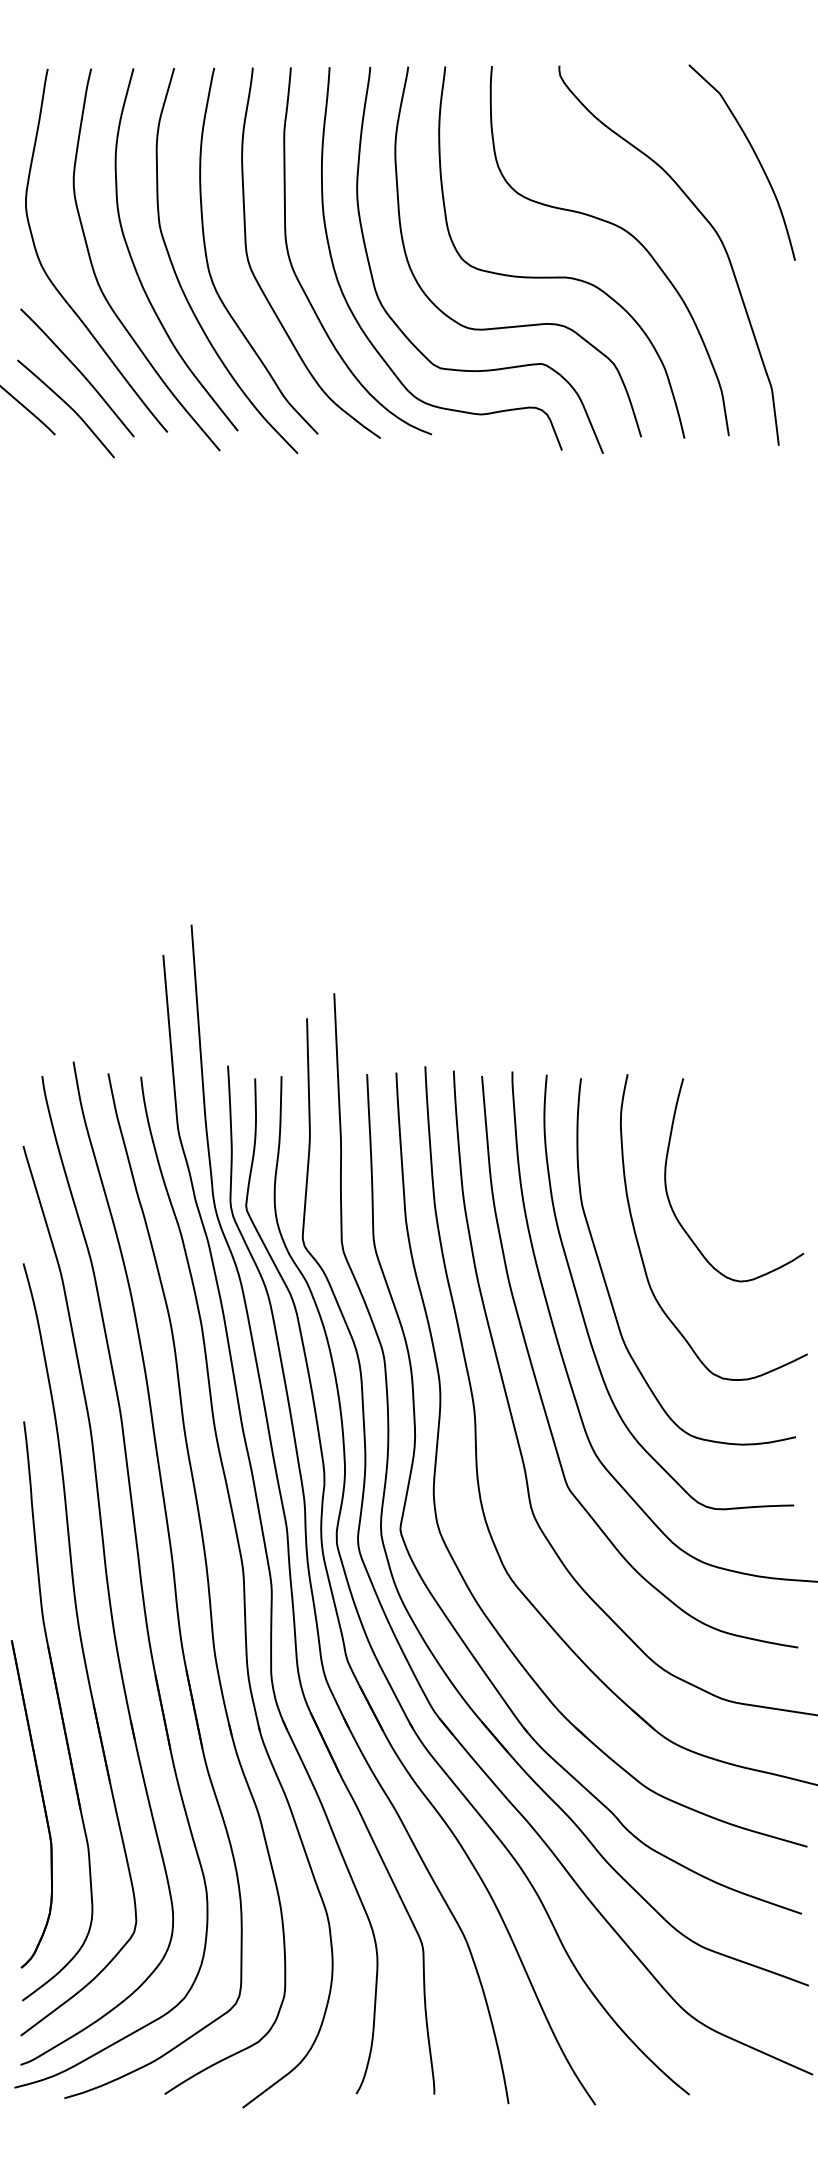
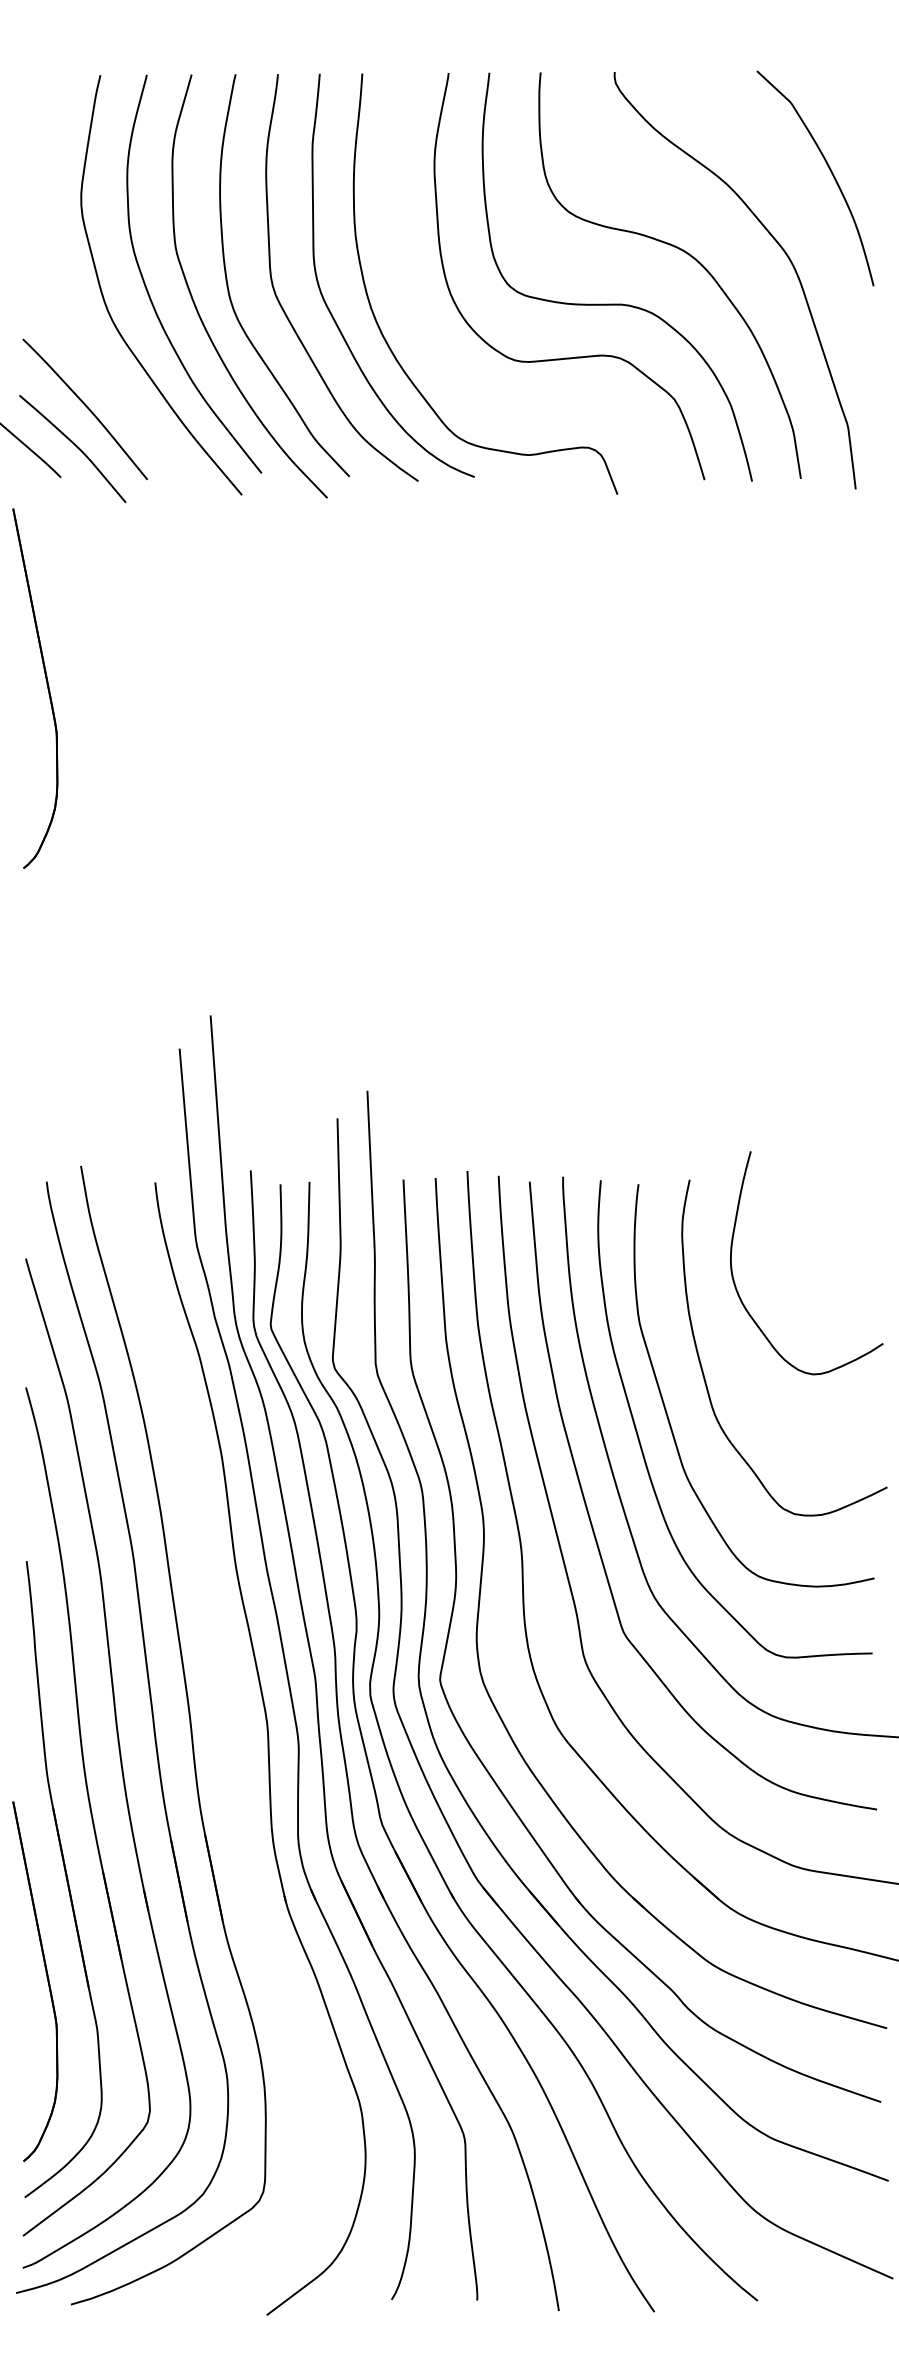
curve: (52, 281) -> (57, 308), removed
curve: (399, 327) -> (439, 359), removed
part: (42, 623) -> (46, 684), added
curve: (672, 1206) -> (738, 1291), moved
part: (206, 1581) -> (227, 1736), removed

